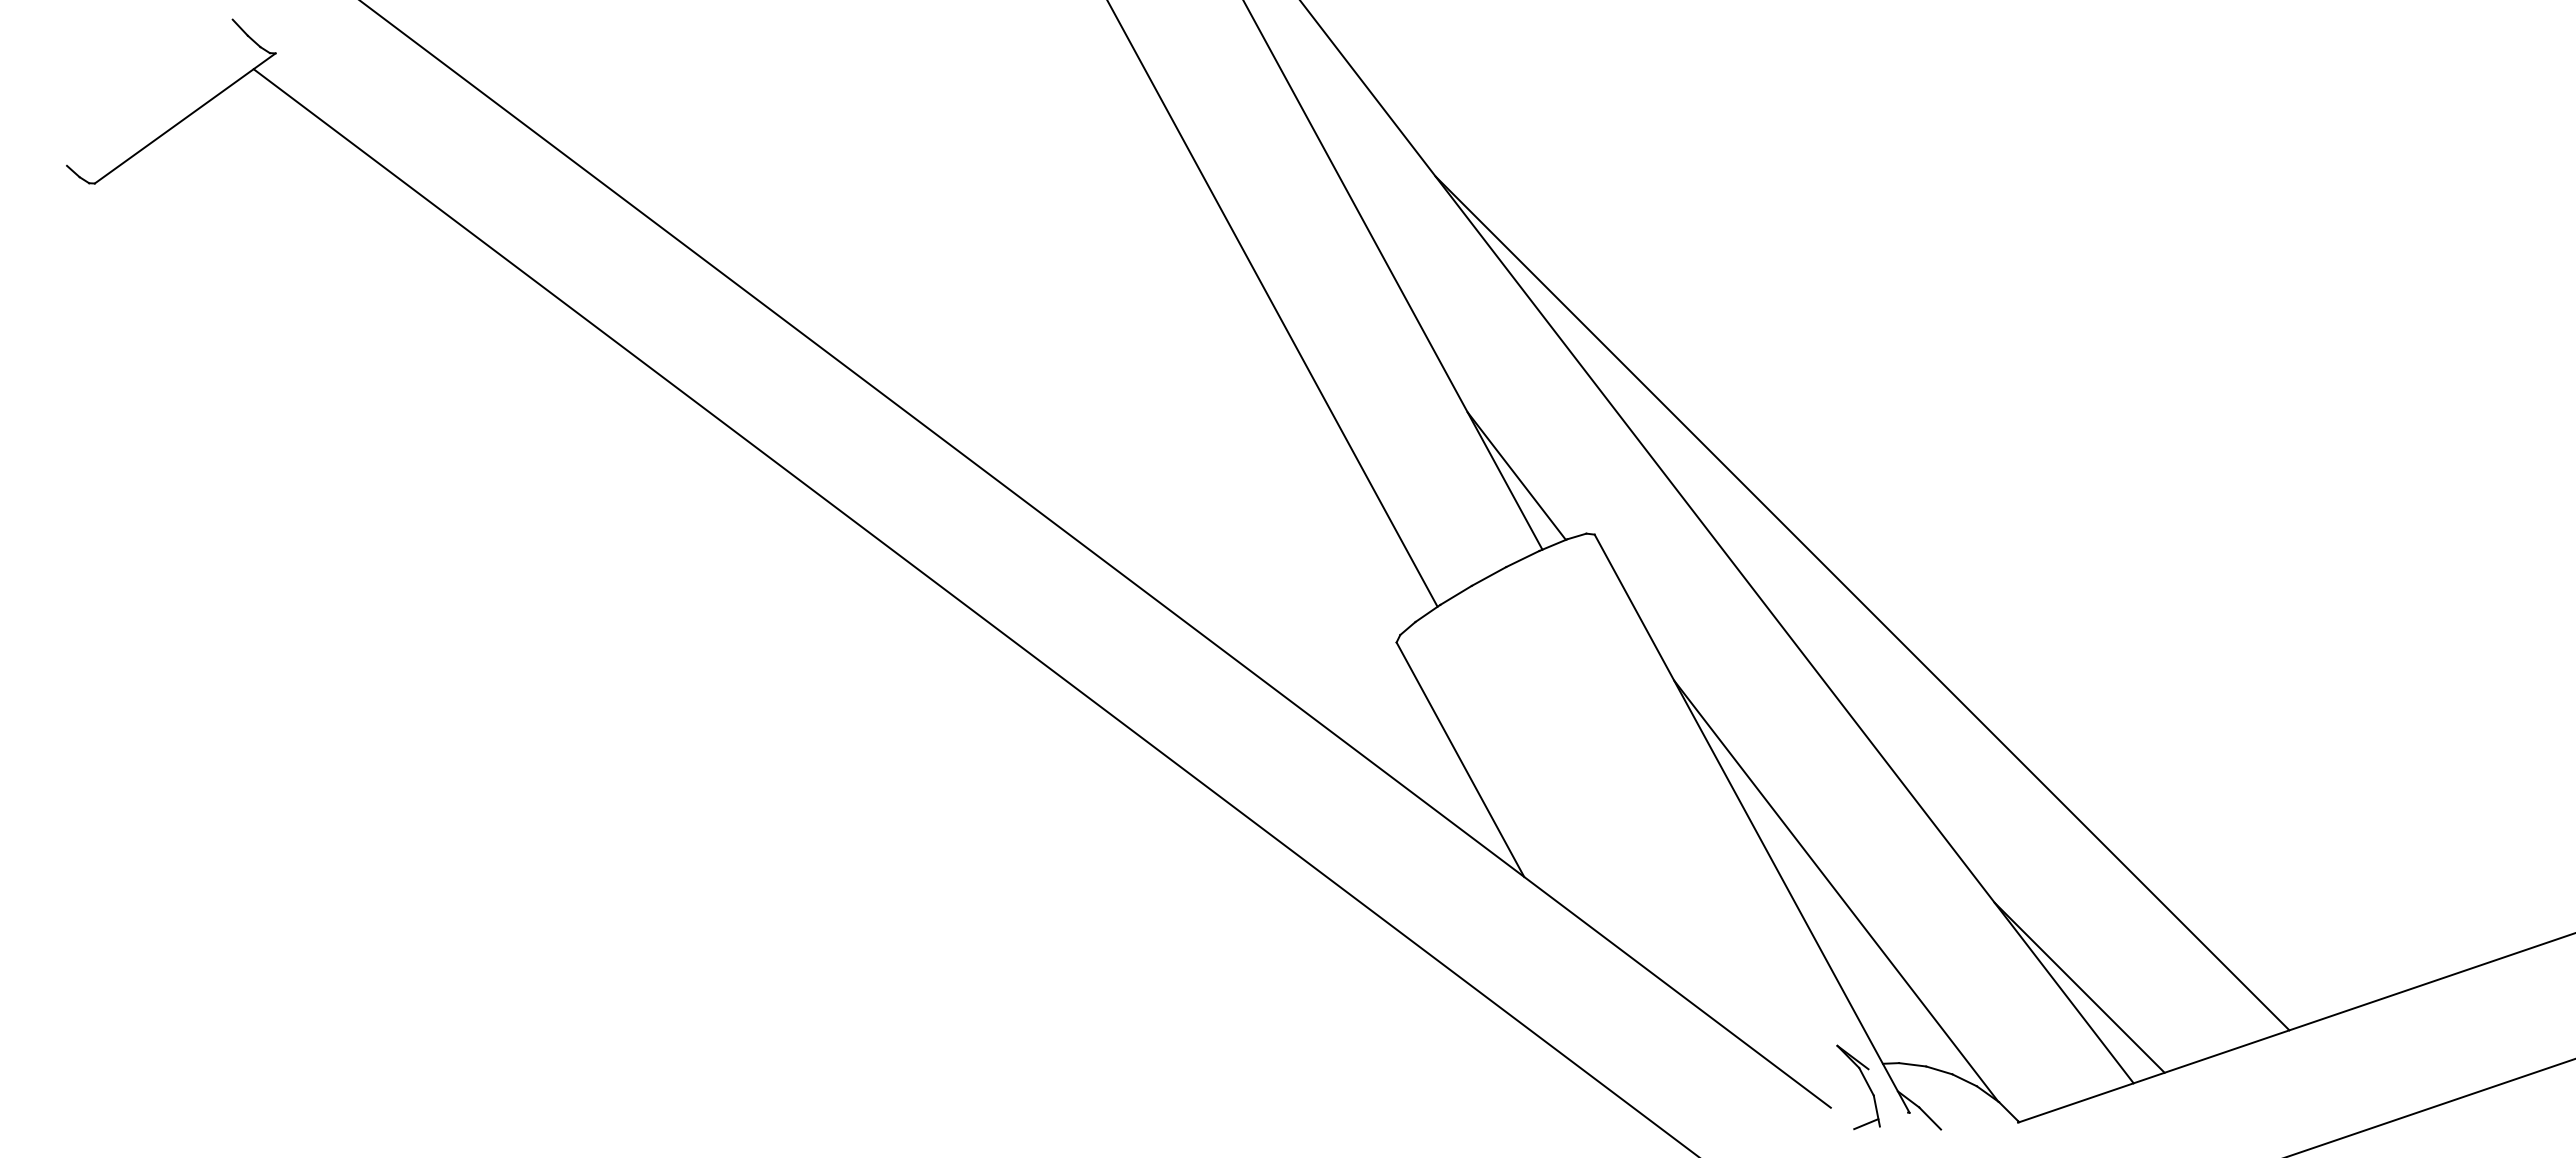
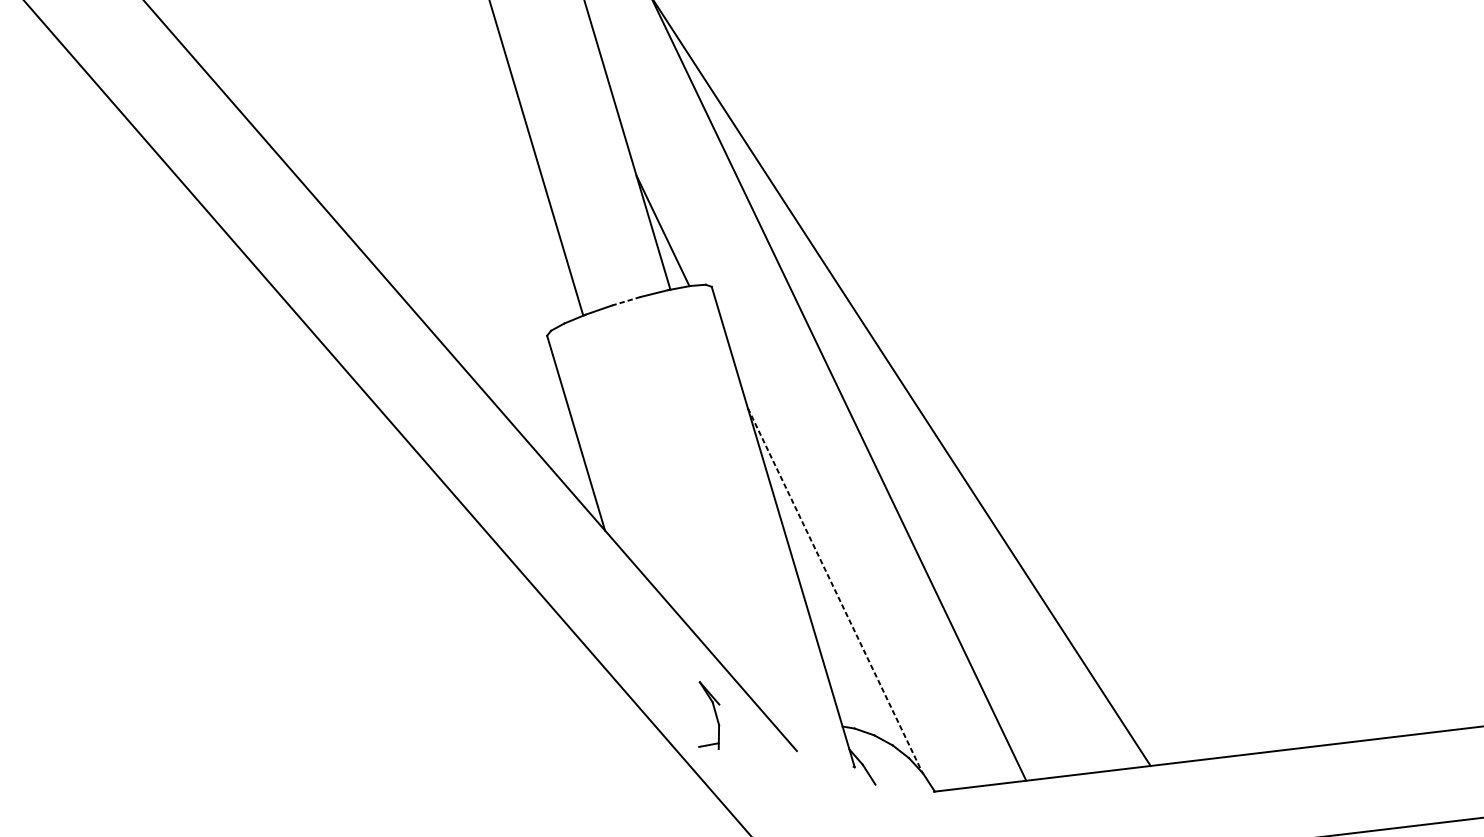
line: (1489, 576) -> (626, 301), solid -> dashed
line: (1836, 891) -> (835, 590), solid -> dashed
line: (2079, 987) -> (1001, 700), removed
part: (1866, 1084) -> (715, 715), moved

